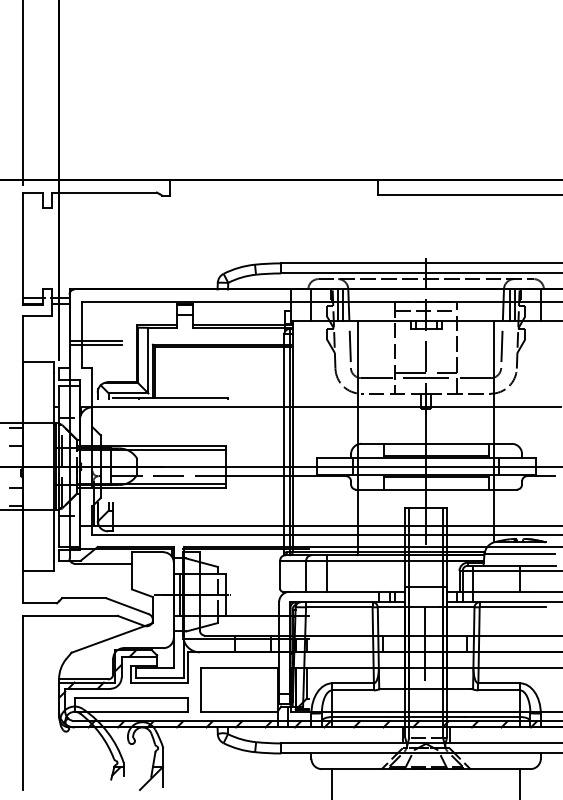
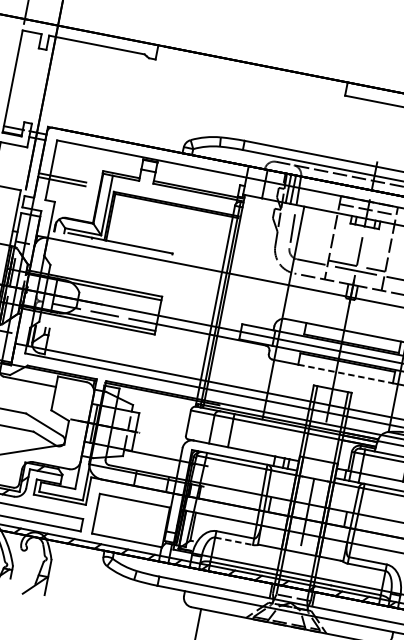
line: (437, 489) -> (346, 373), solid -> dashed
line: (353, 690) -> (234, 541), solid -> dashed

